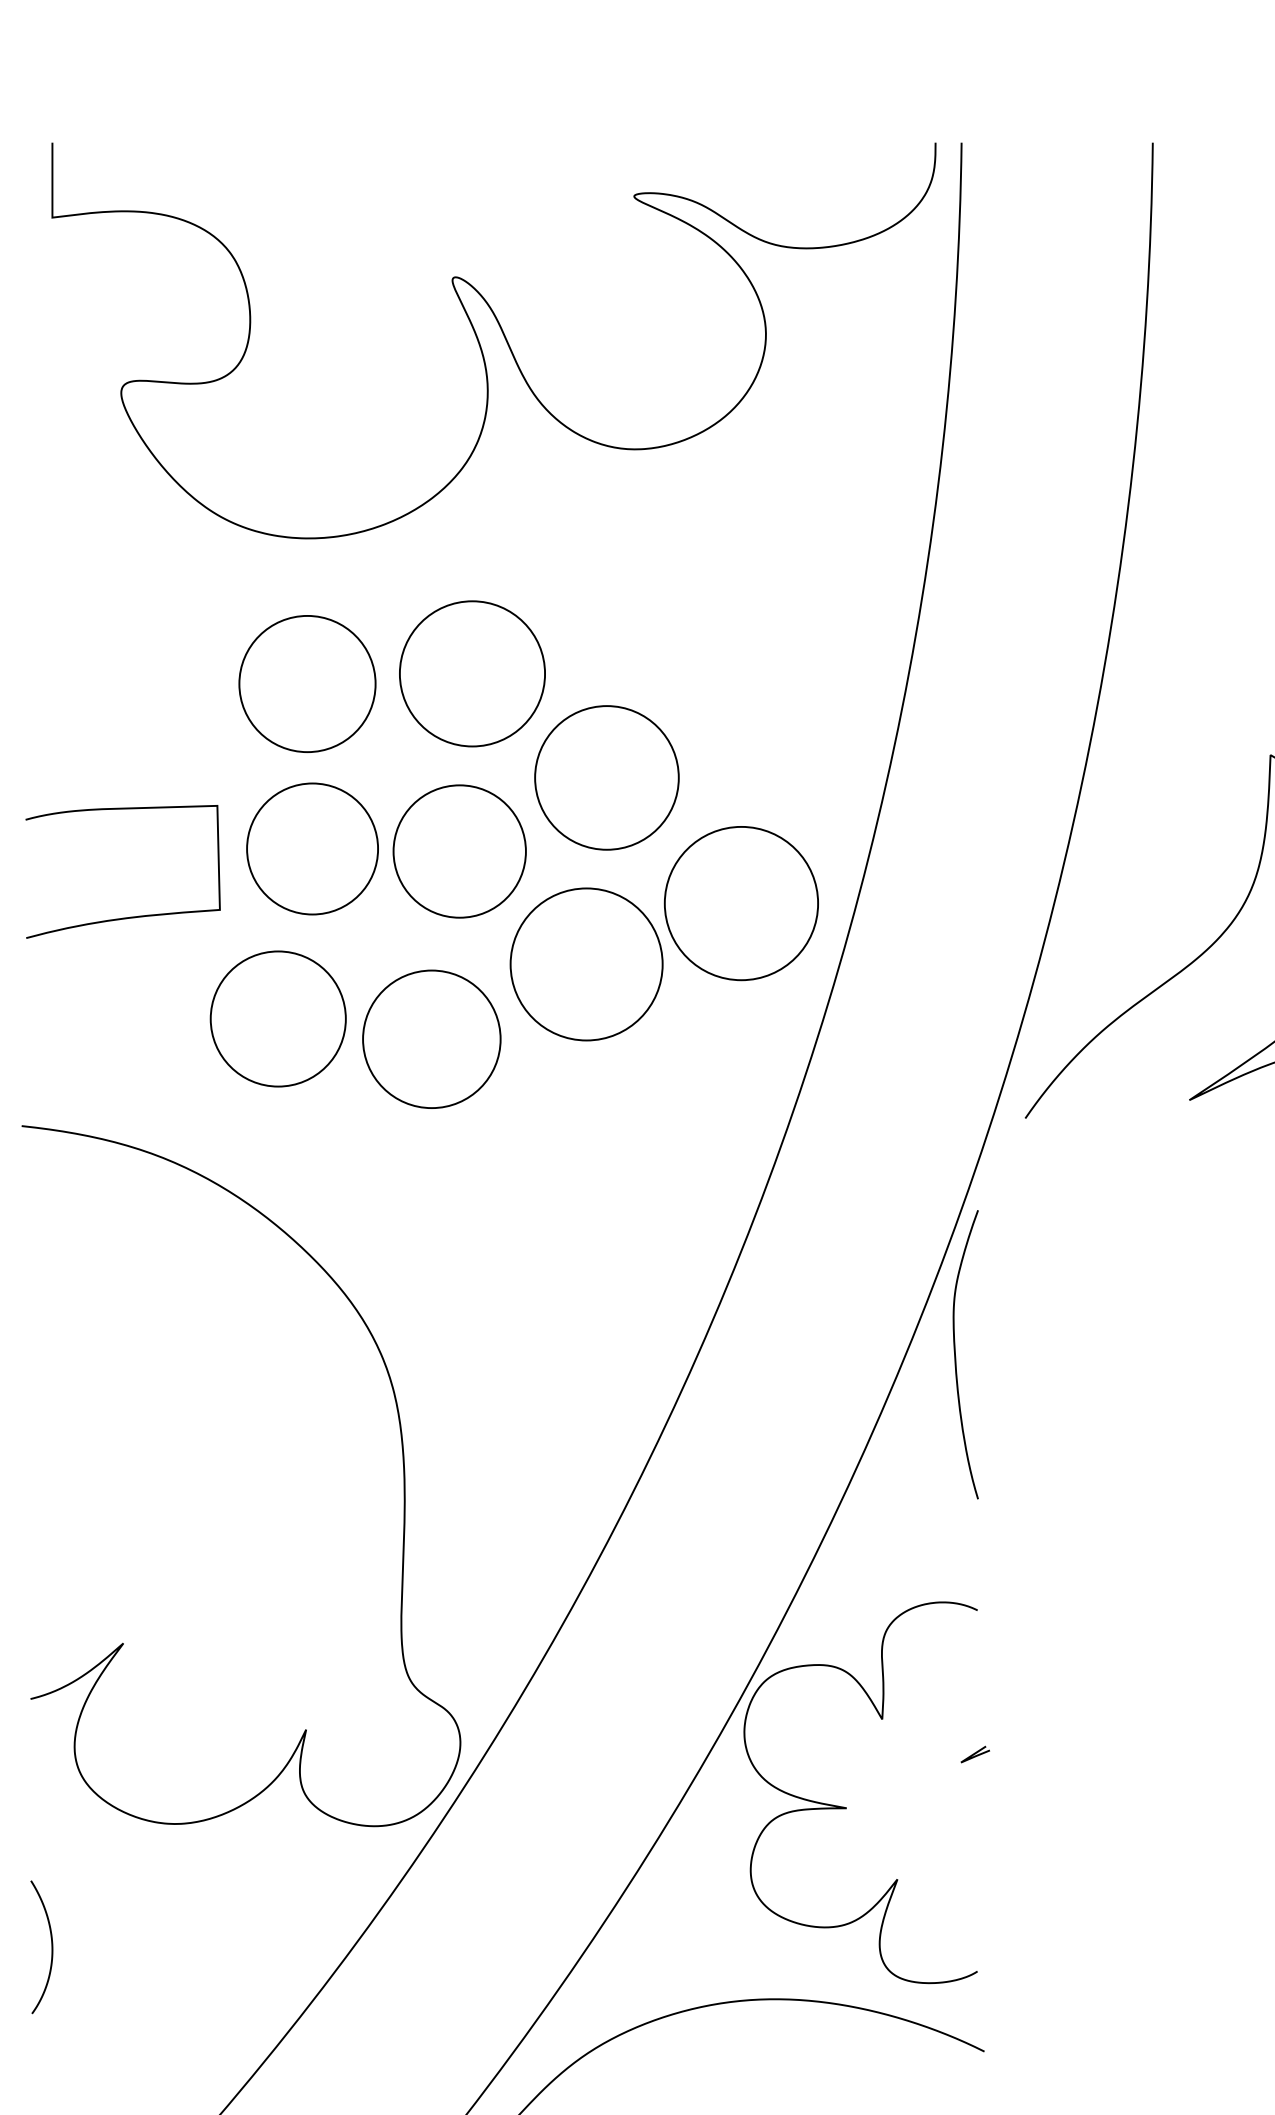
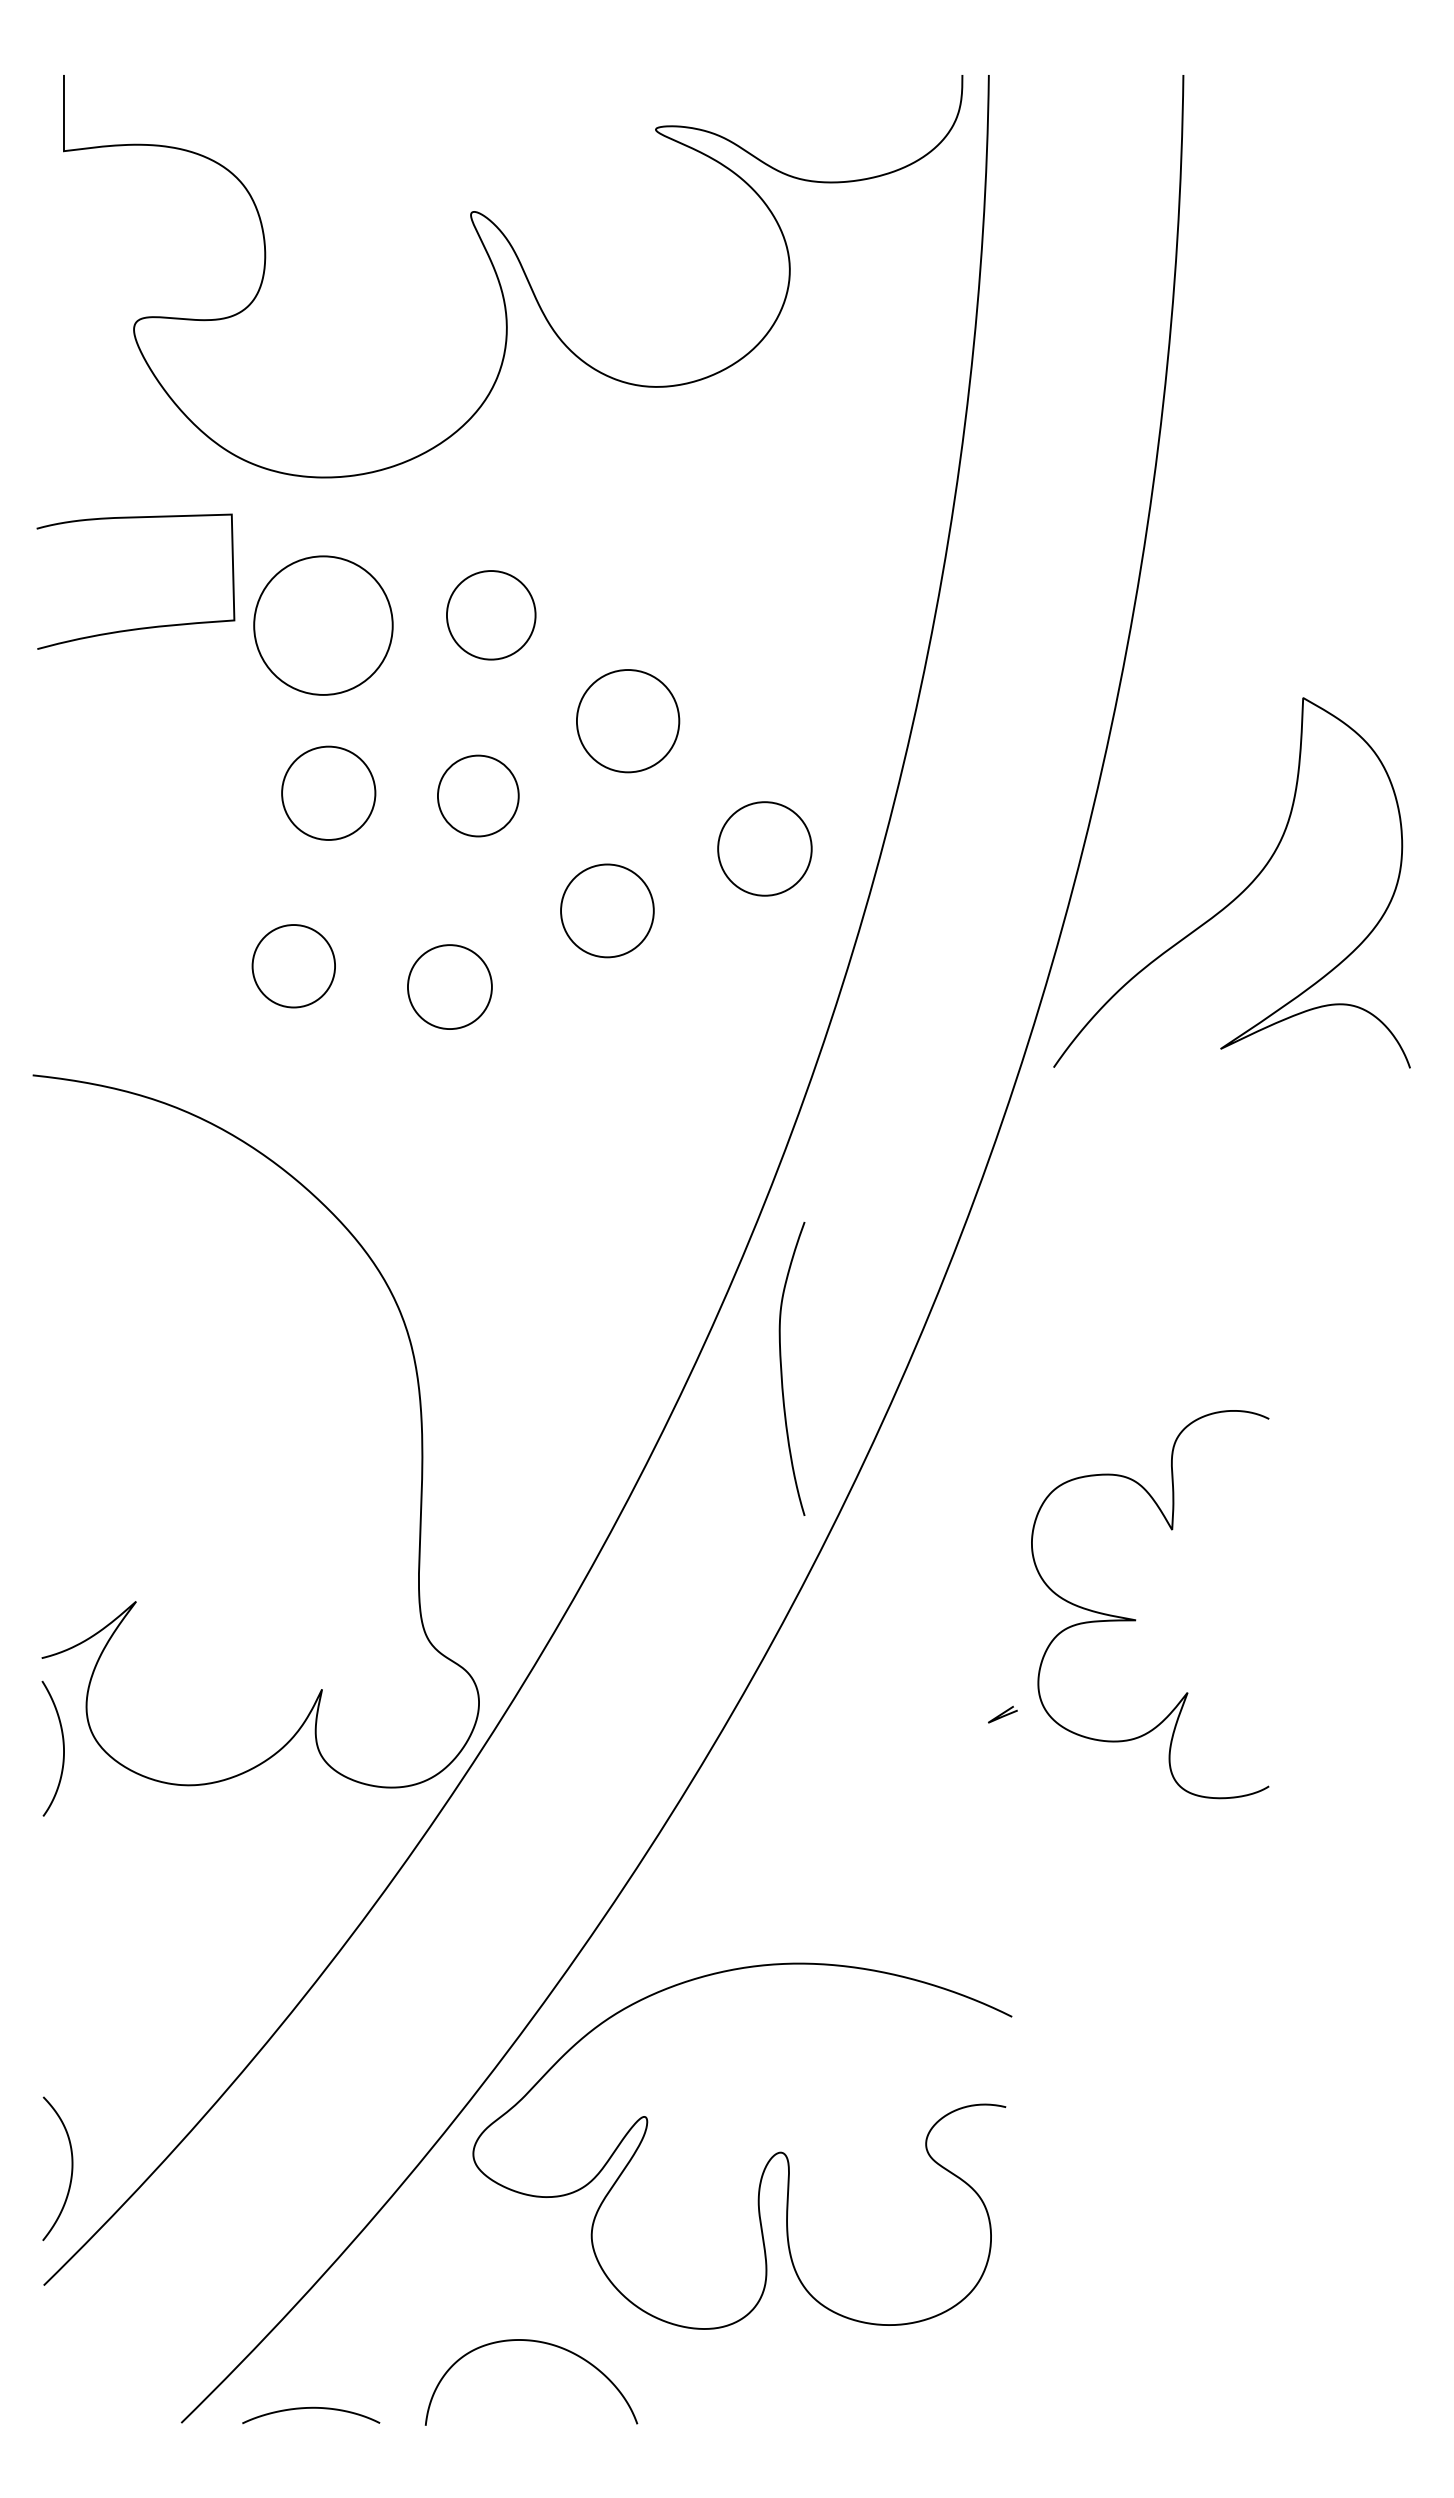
circle: (472, 674) -> (491, 615), size x0.6
circle: (607, 778) -> (628, 721), size x0.7
circle: (312, 848) -> (328, 792), size x0.7
circle: (459, 851) -> (478, 795), size x0.6
circle: (741, 903) -> (764, 848), size x0.6
curve: (127, 916) -> (140, 627), moved
circle: (586, 964) -> (607, 910), size x0.6
circle: (278, 1018) -> (293, 965), size x0.6
circle: (431, 1039) -> (449, 987), size x0.6
curve: (956, 1354) -> (782, 1368), moved
curve: (847, 1807) -> (1136, 1619), moved
curve: (50, 1943) -> (62, 1744), moved

